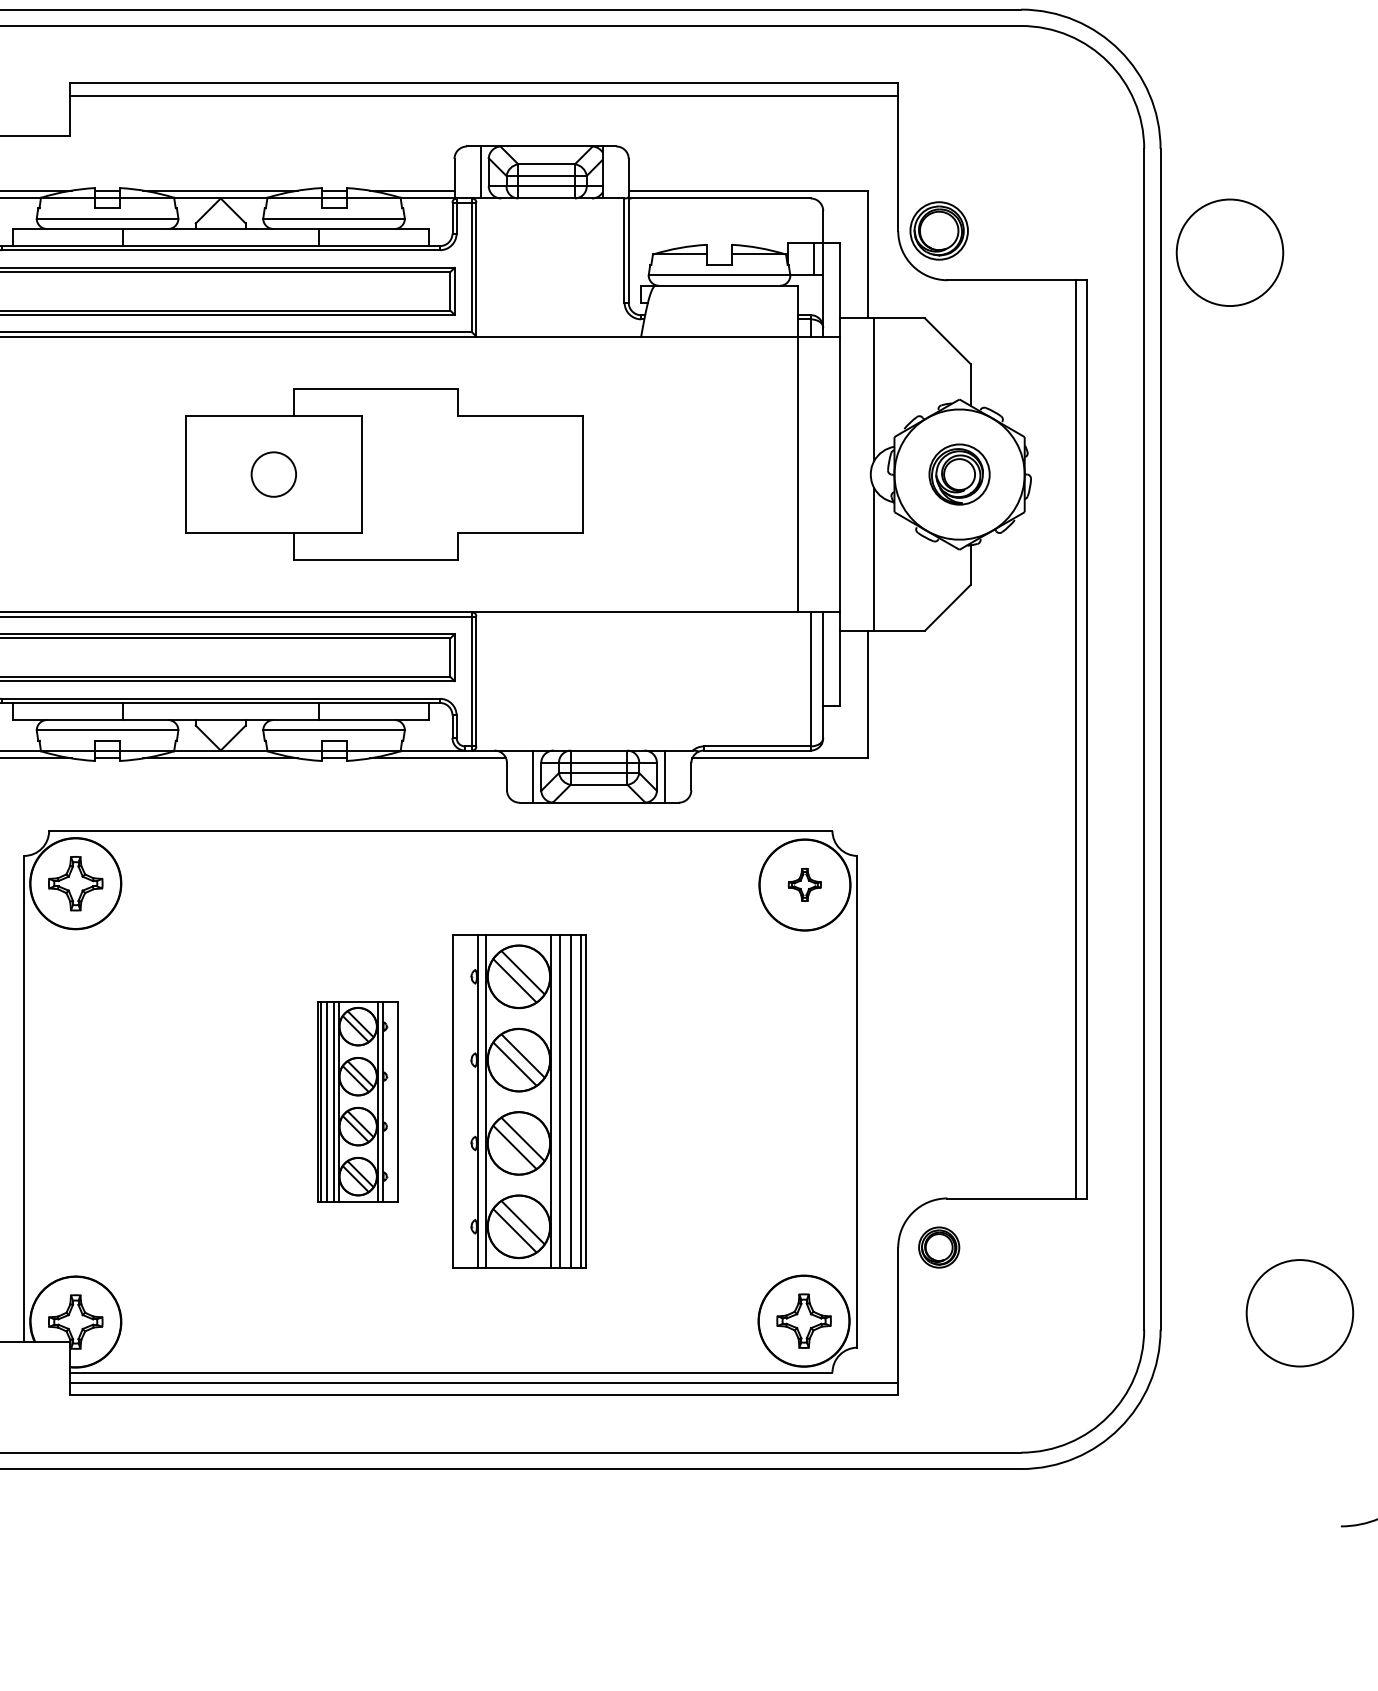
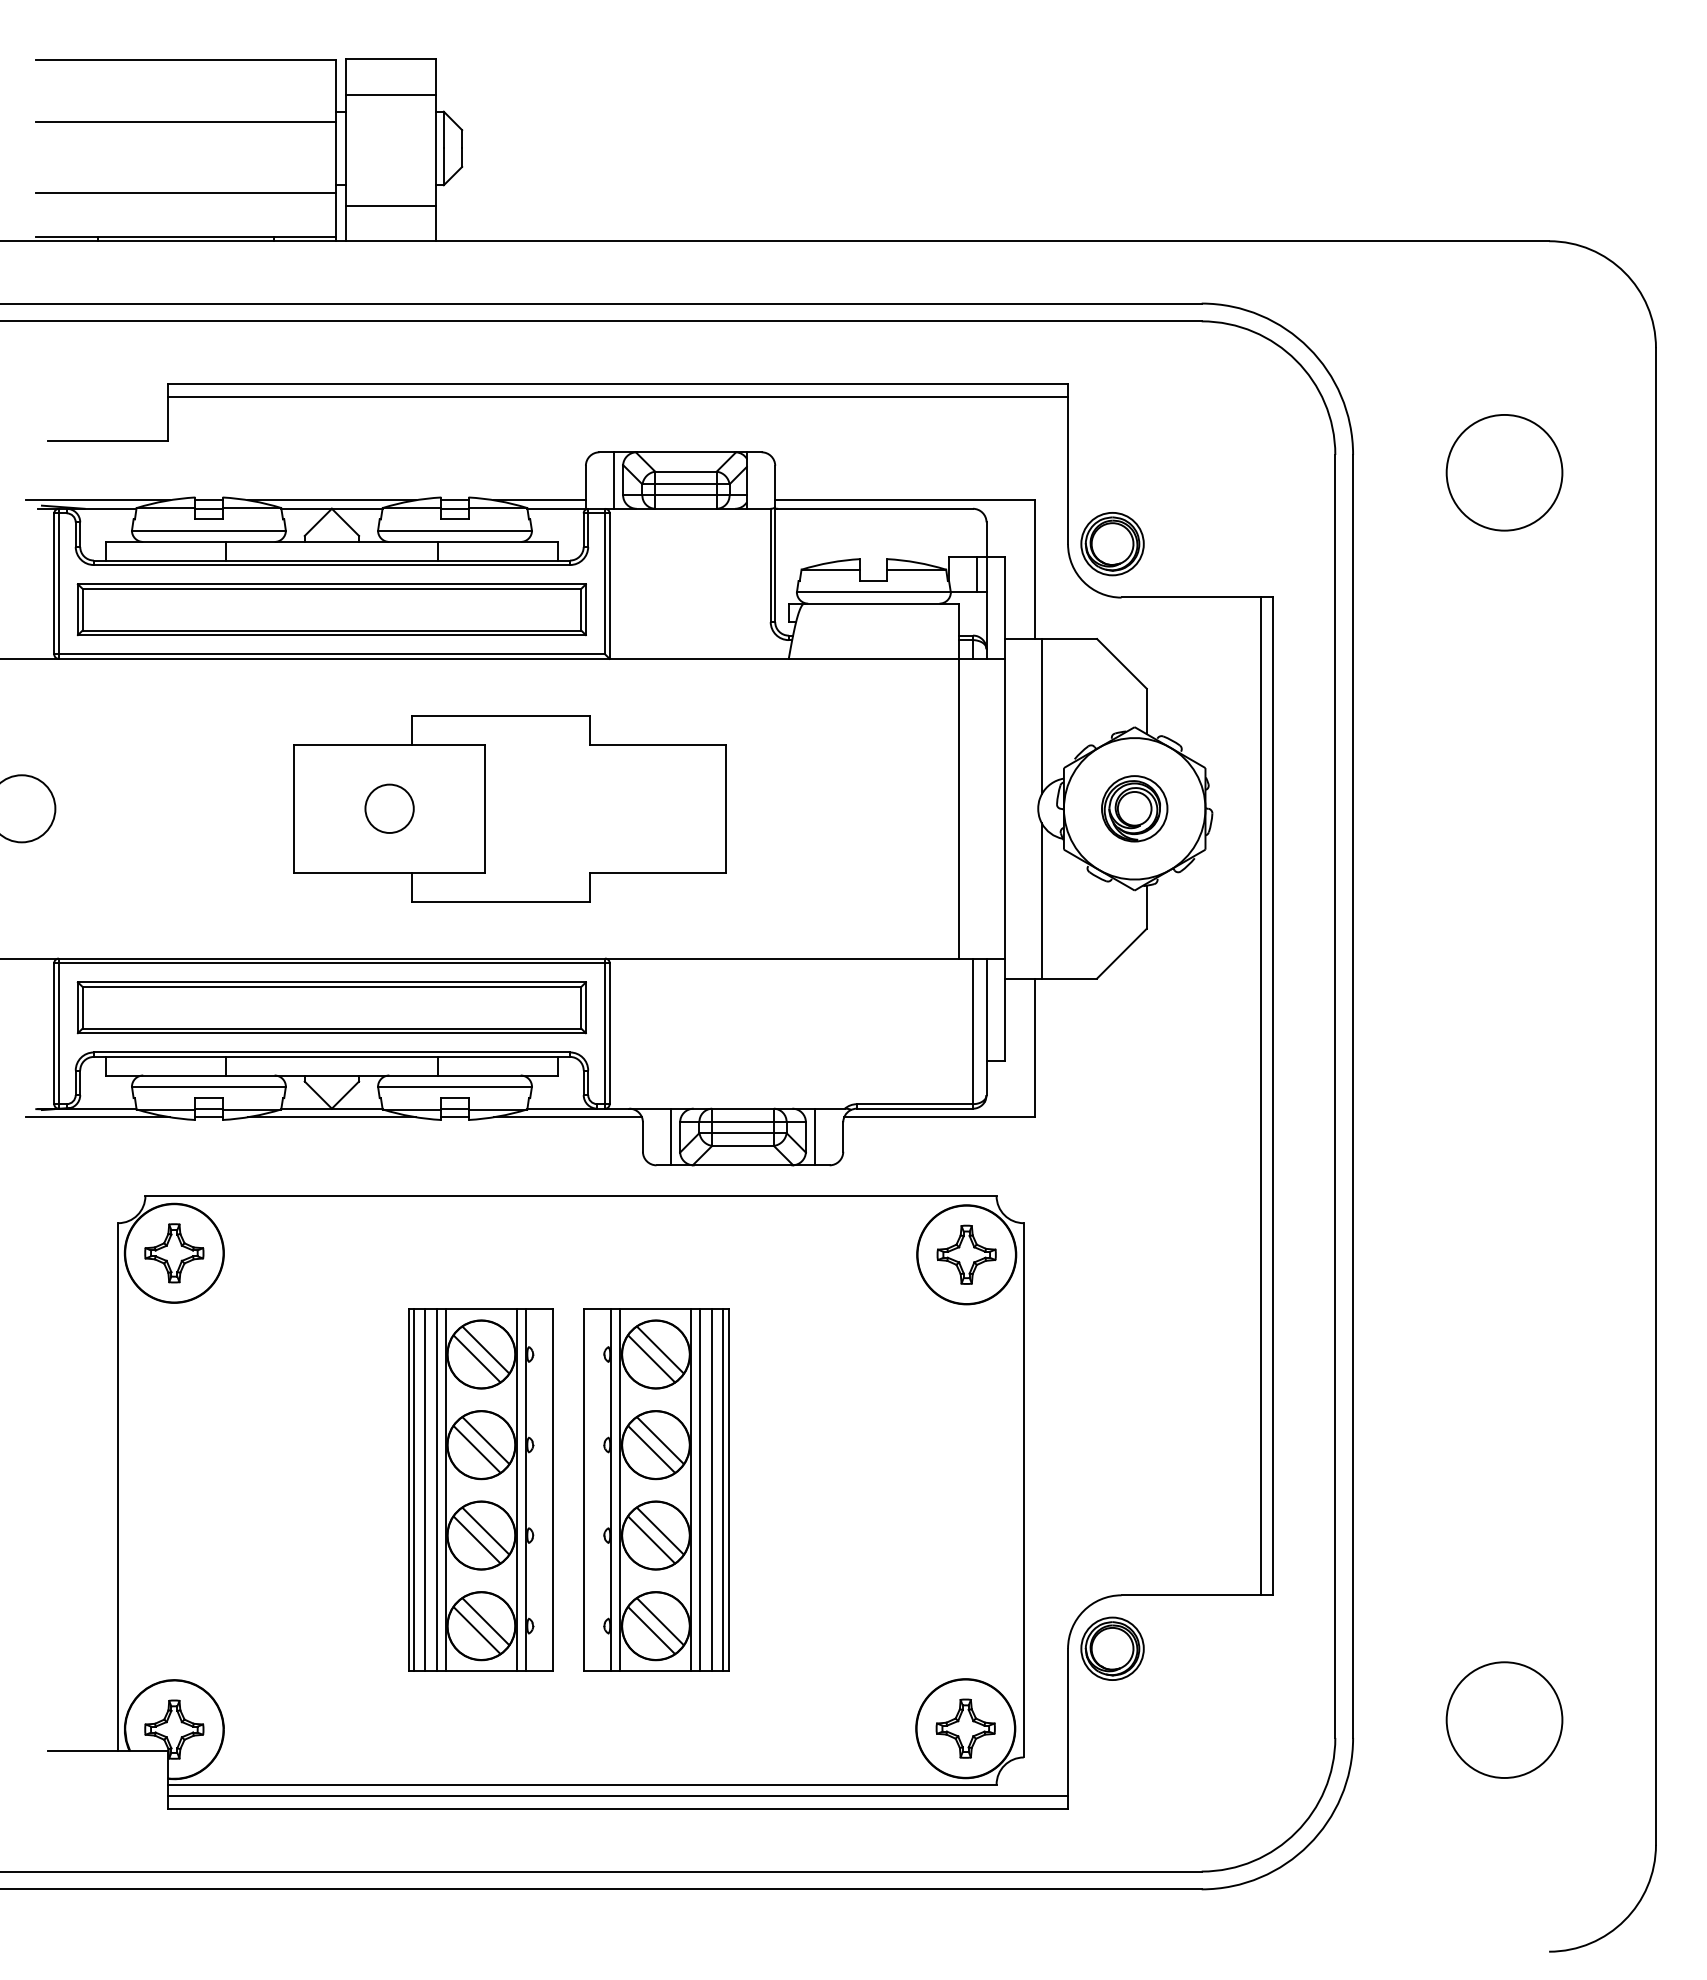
circle: (1229, 252) -> (1504, 472), moved
part: (804, 884) -> (966, 1254), size x1.67
part: (357, 1101) -> (480, 1489), size x1.67
part: (939, 1247) -> (1112, 1648), size x1.43

